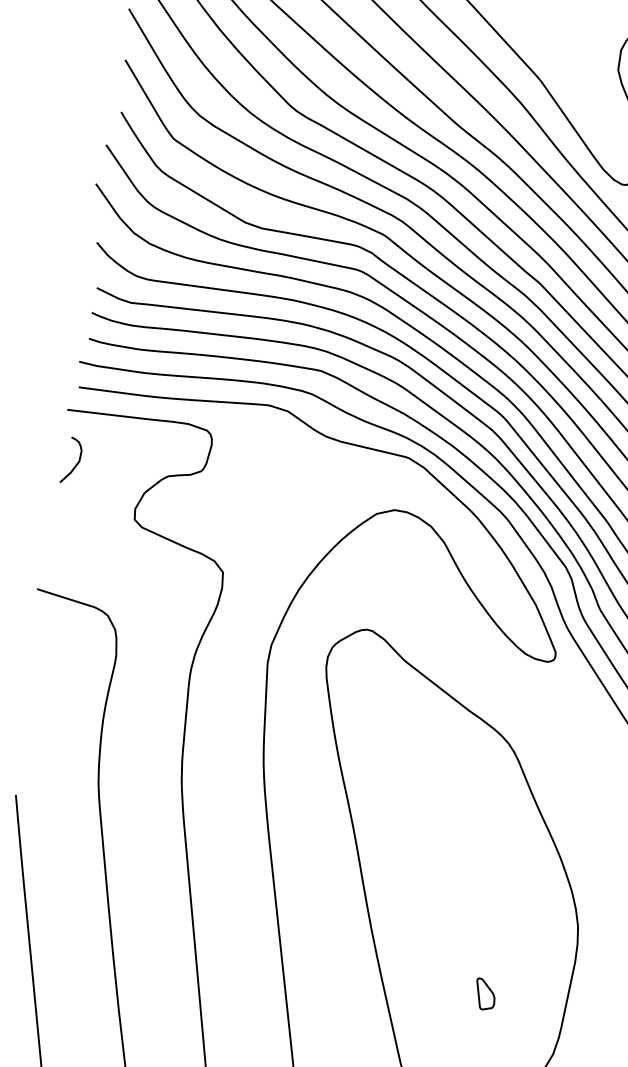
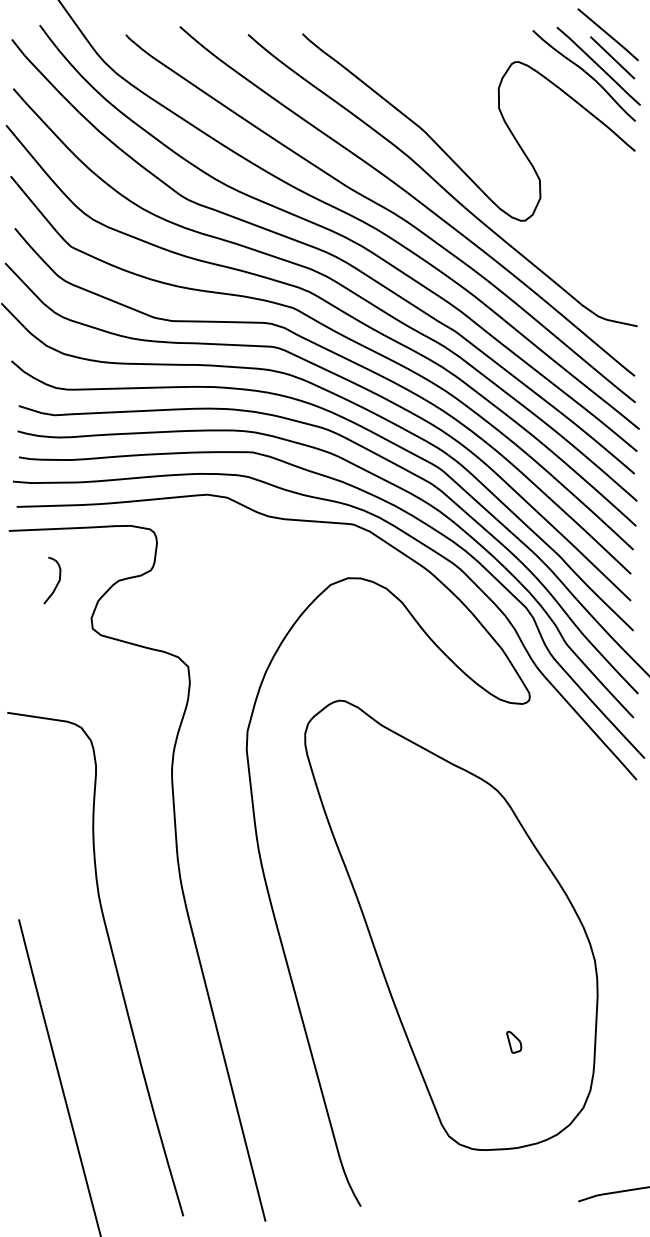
curve: (76, 463) -> (57, 582), moved
part: (485, 994) -> (514, 1042), size x0.7

